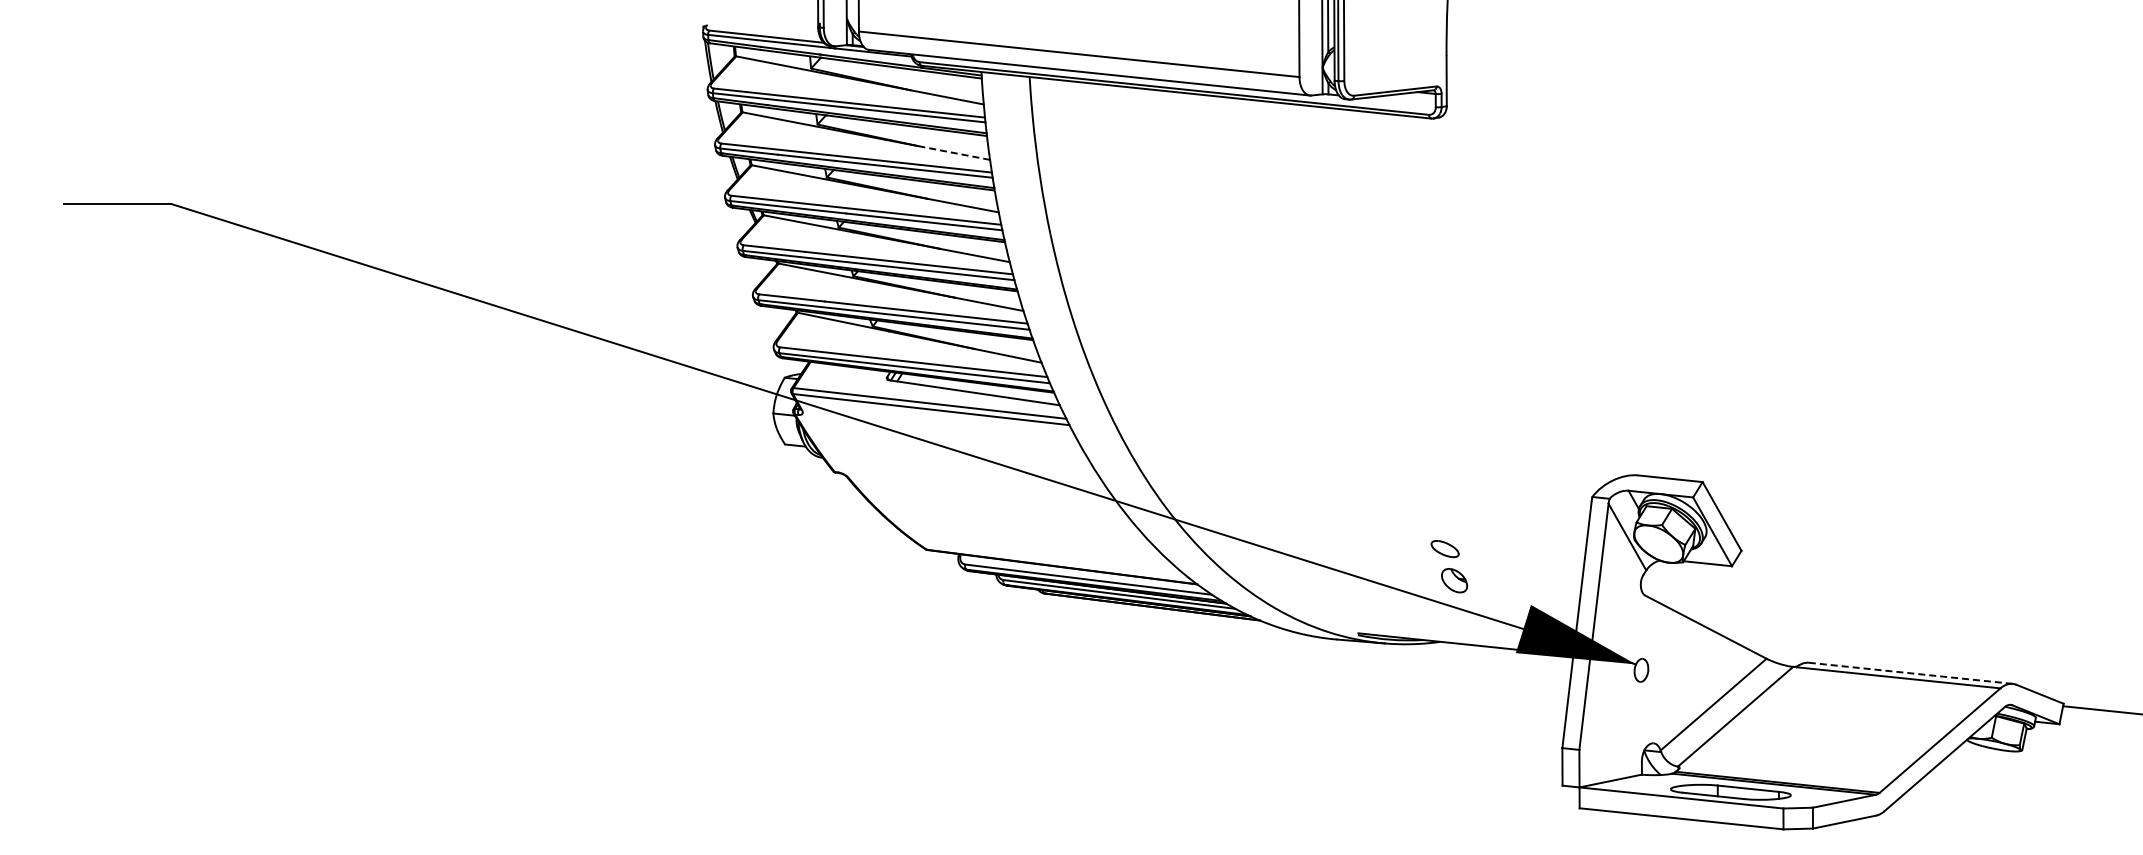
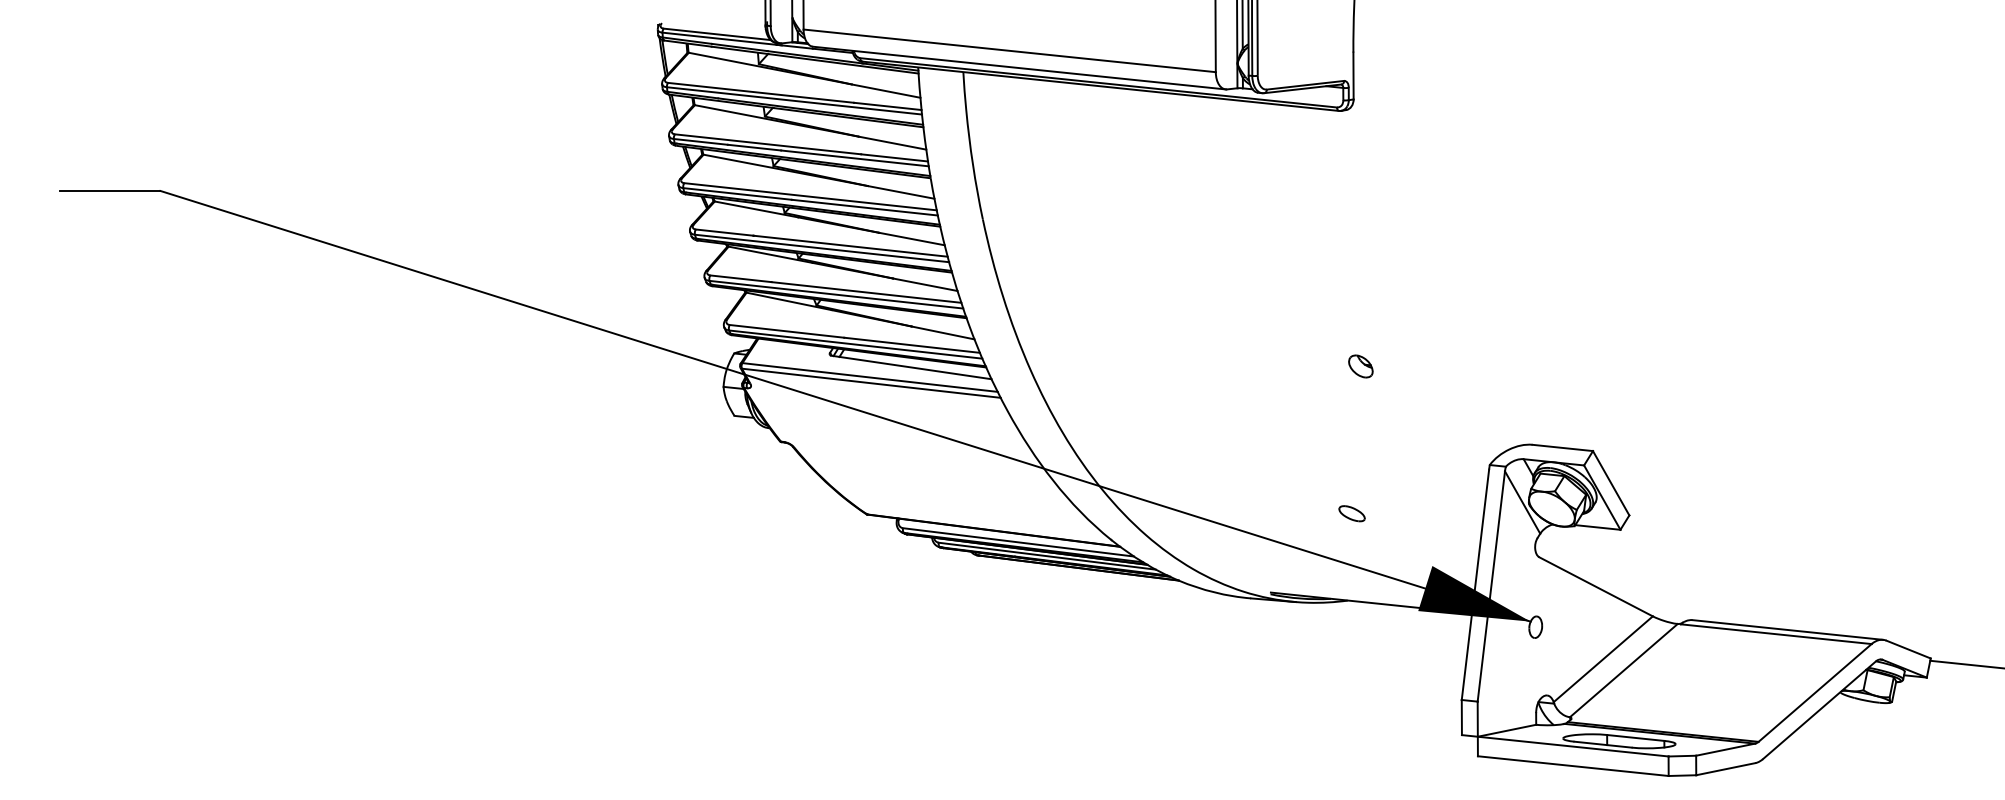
line: (954, 153) -> (893, 143), dashed -> solid
part: (1454, 580) -> (1360, 366), moved
line: (1910, 673) -> (1787, 630), dashed -> solid

